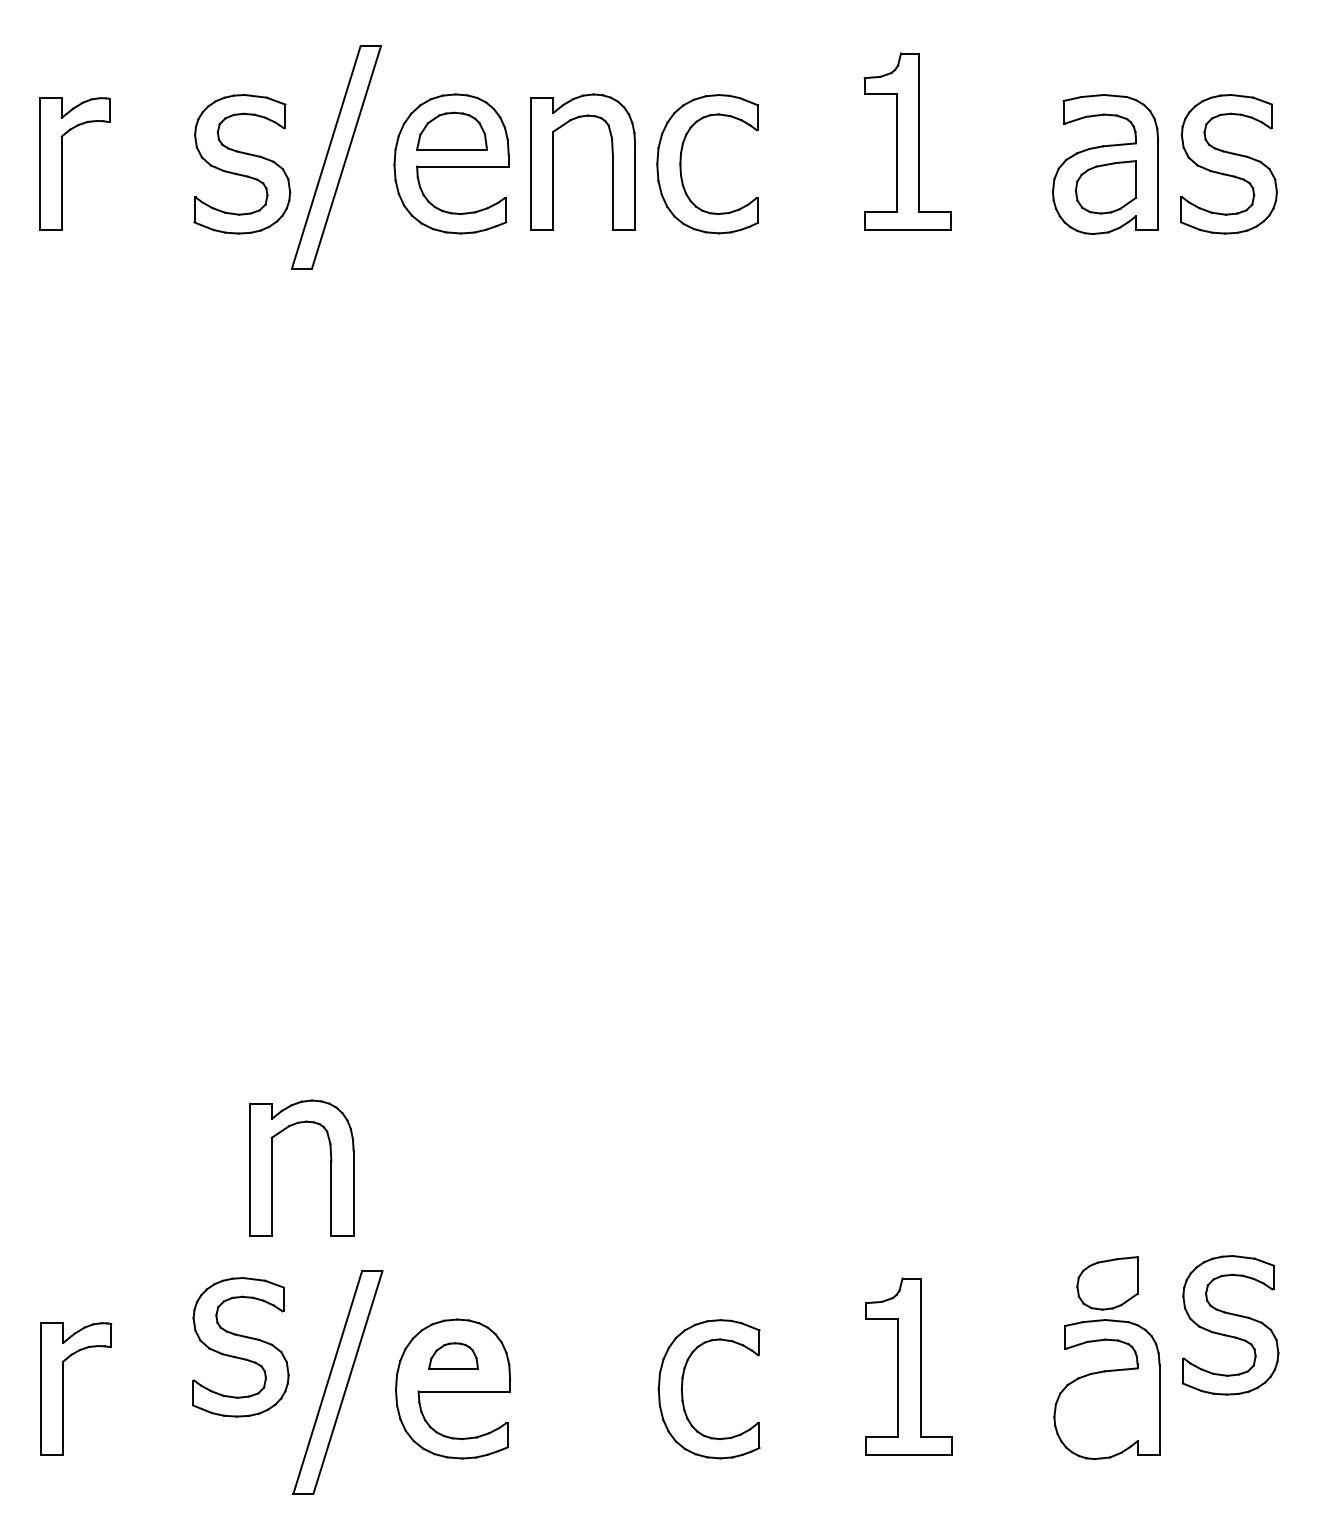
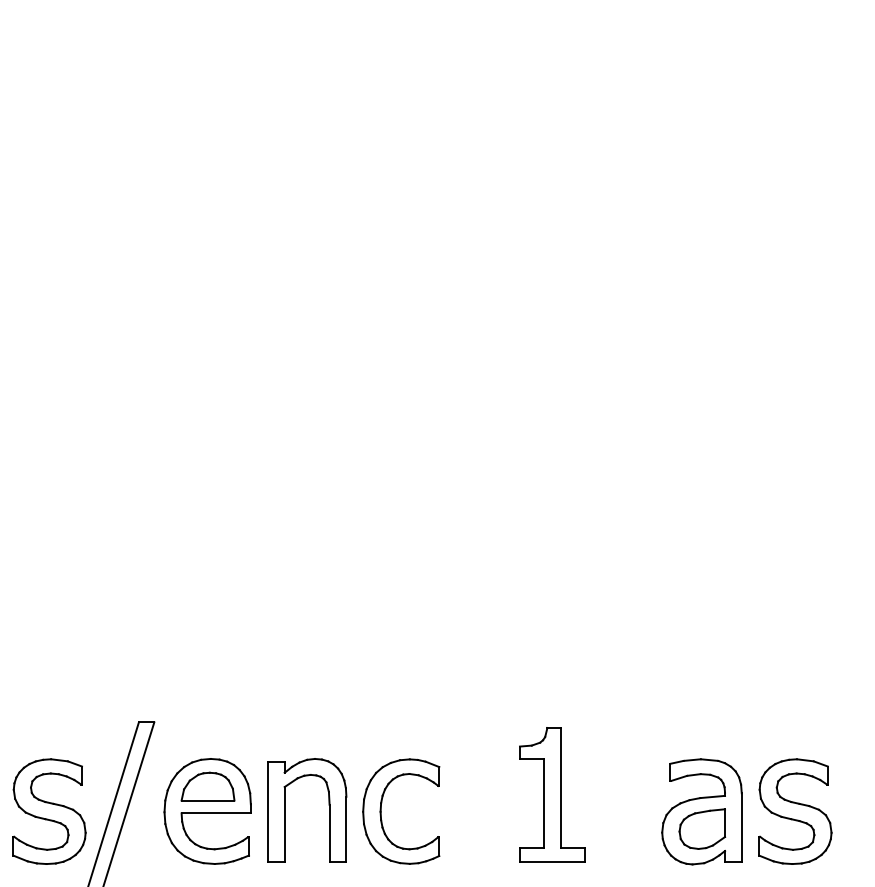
part: (272, 1167) -> (285, 809), moved
part: (1107, 1283) -> (702, 829), moved
part: (1230, 1325) -> (795, 811), moved
part: (240, 1347) -> (49, 811), moved
part: (453, 1355) -> (208, 786), size x1.43

